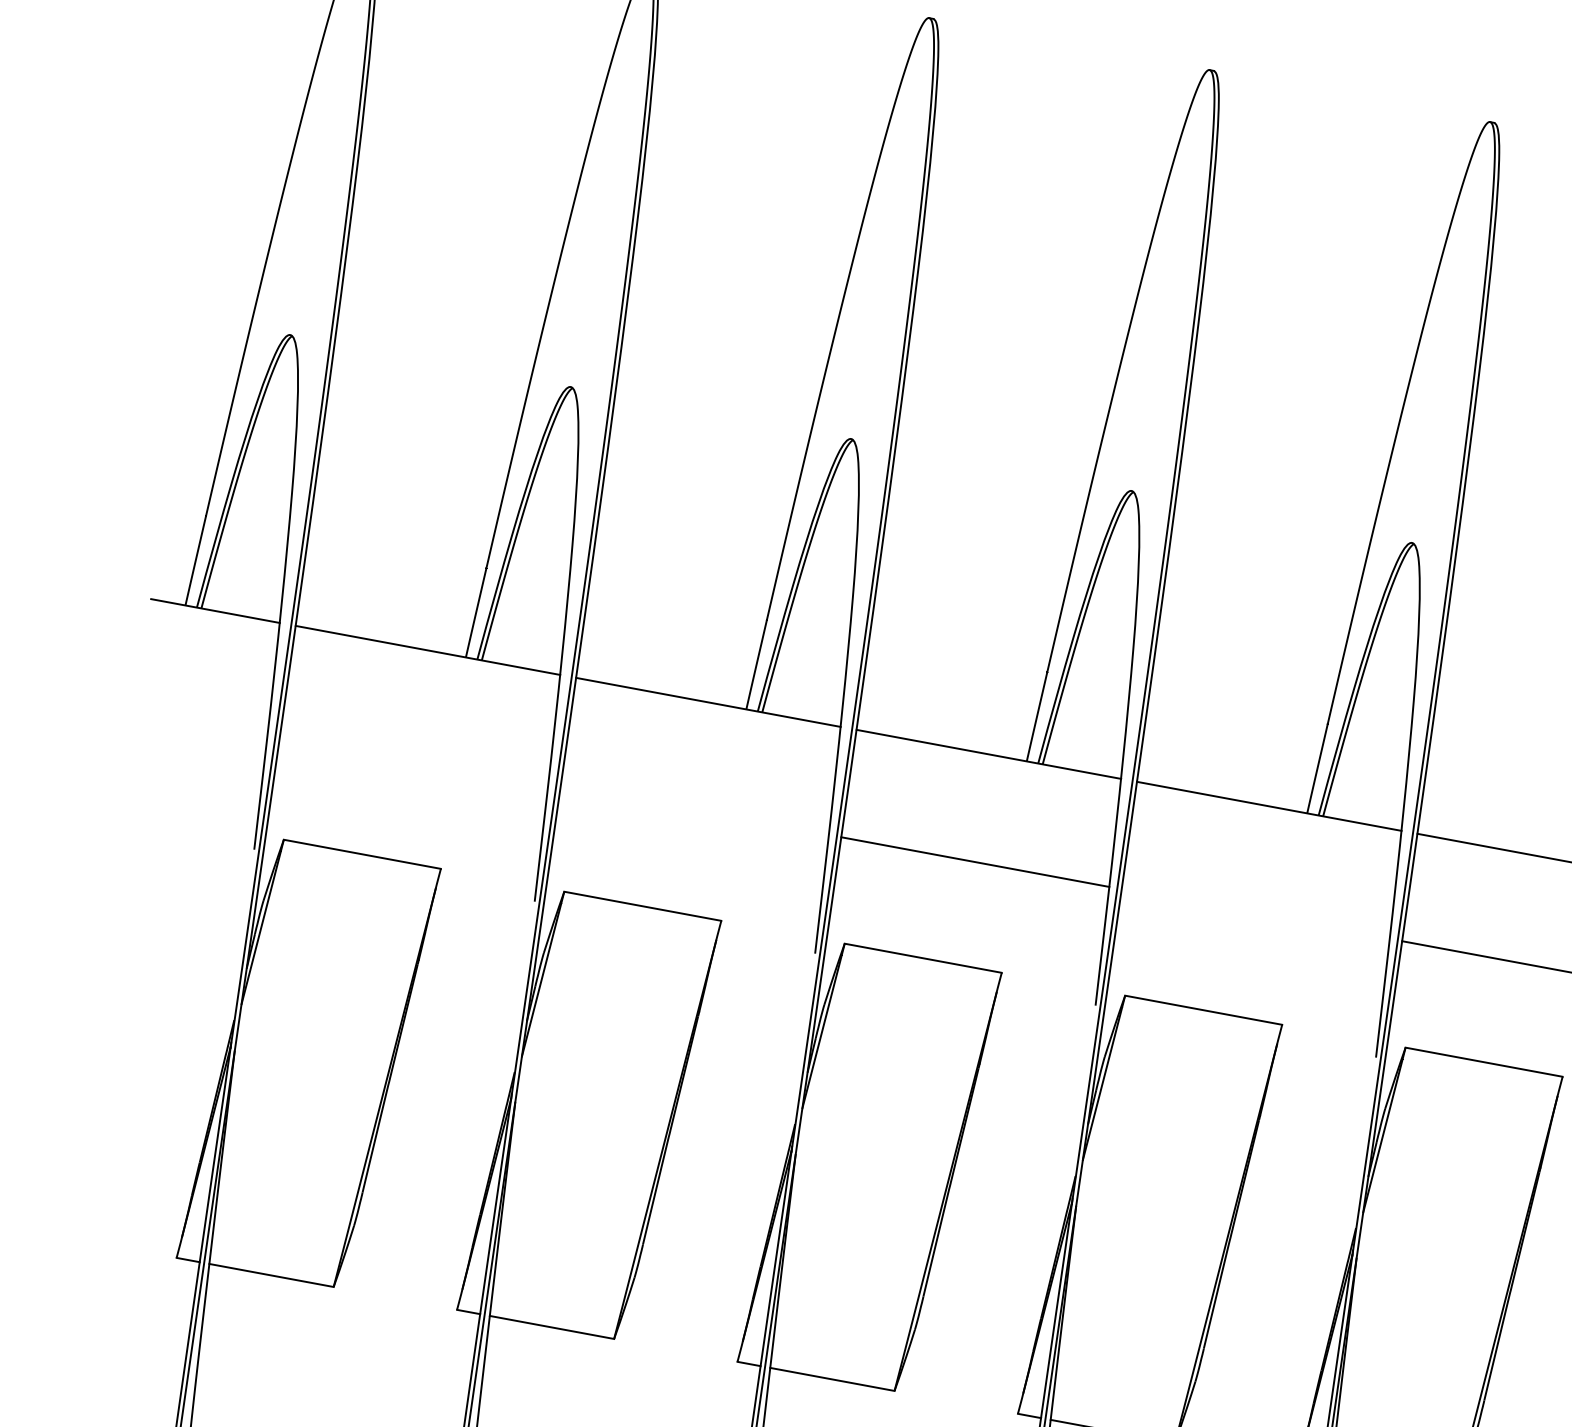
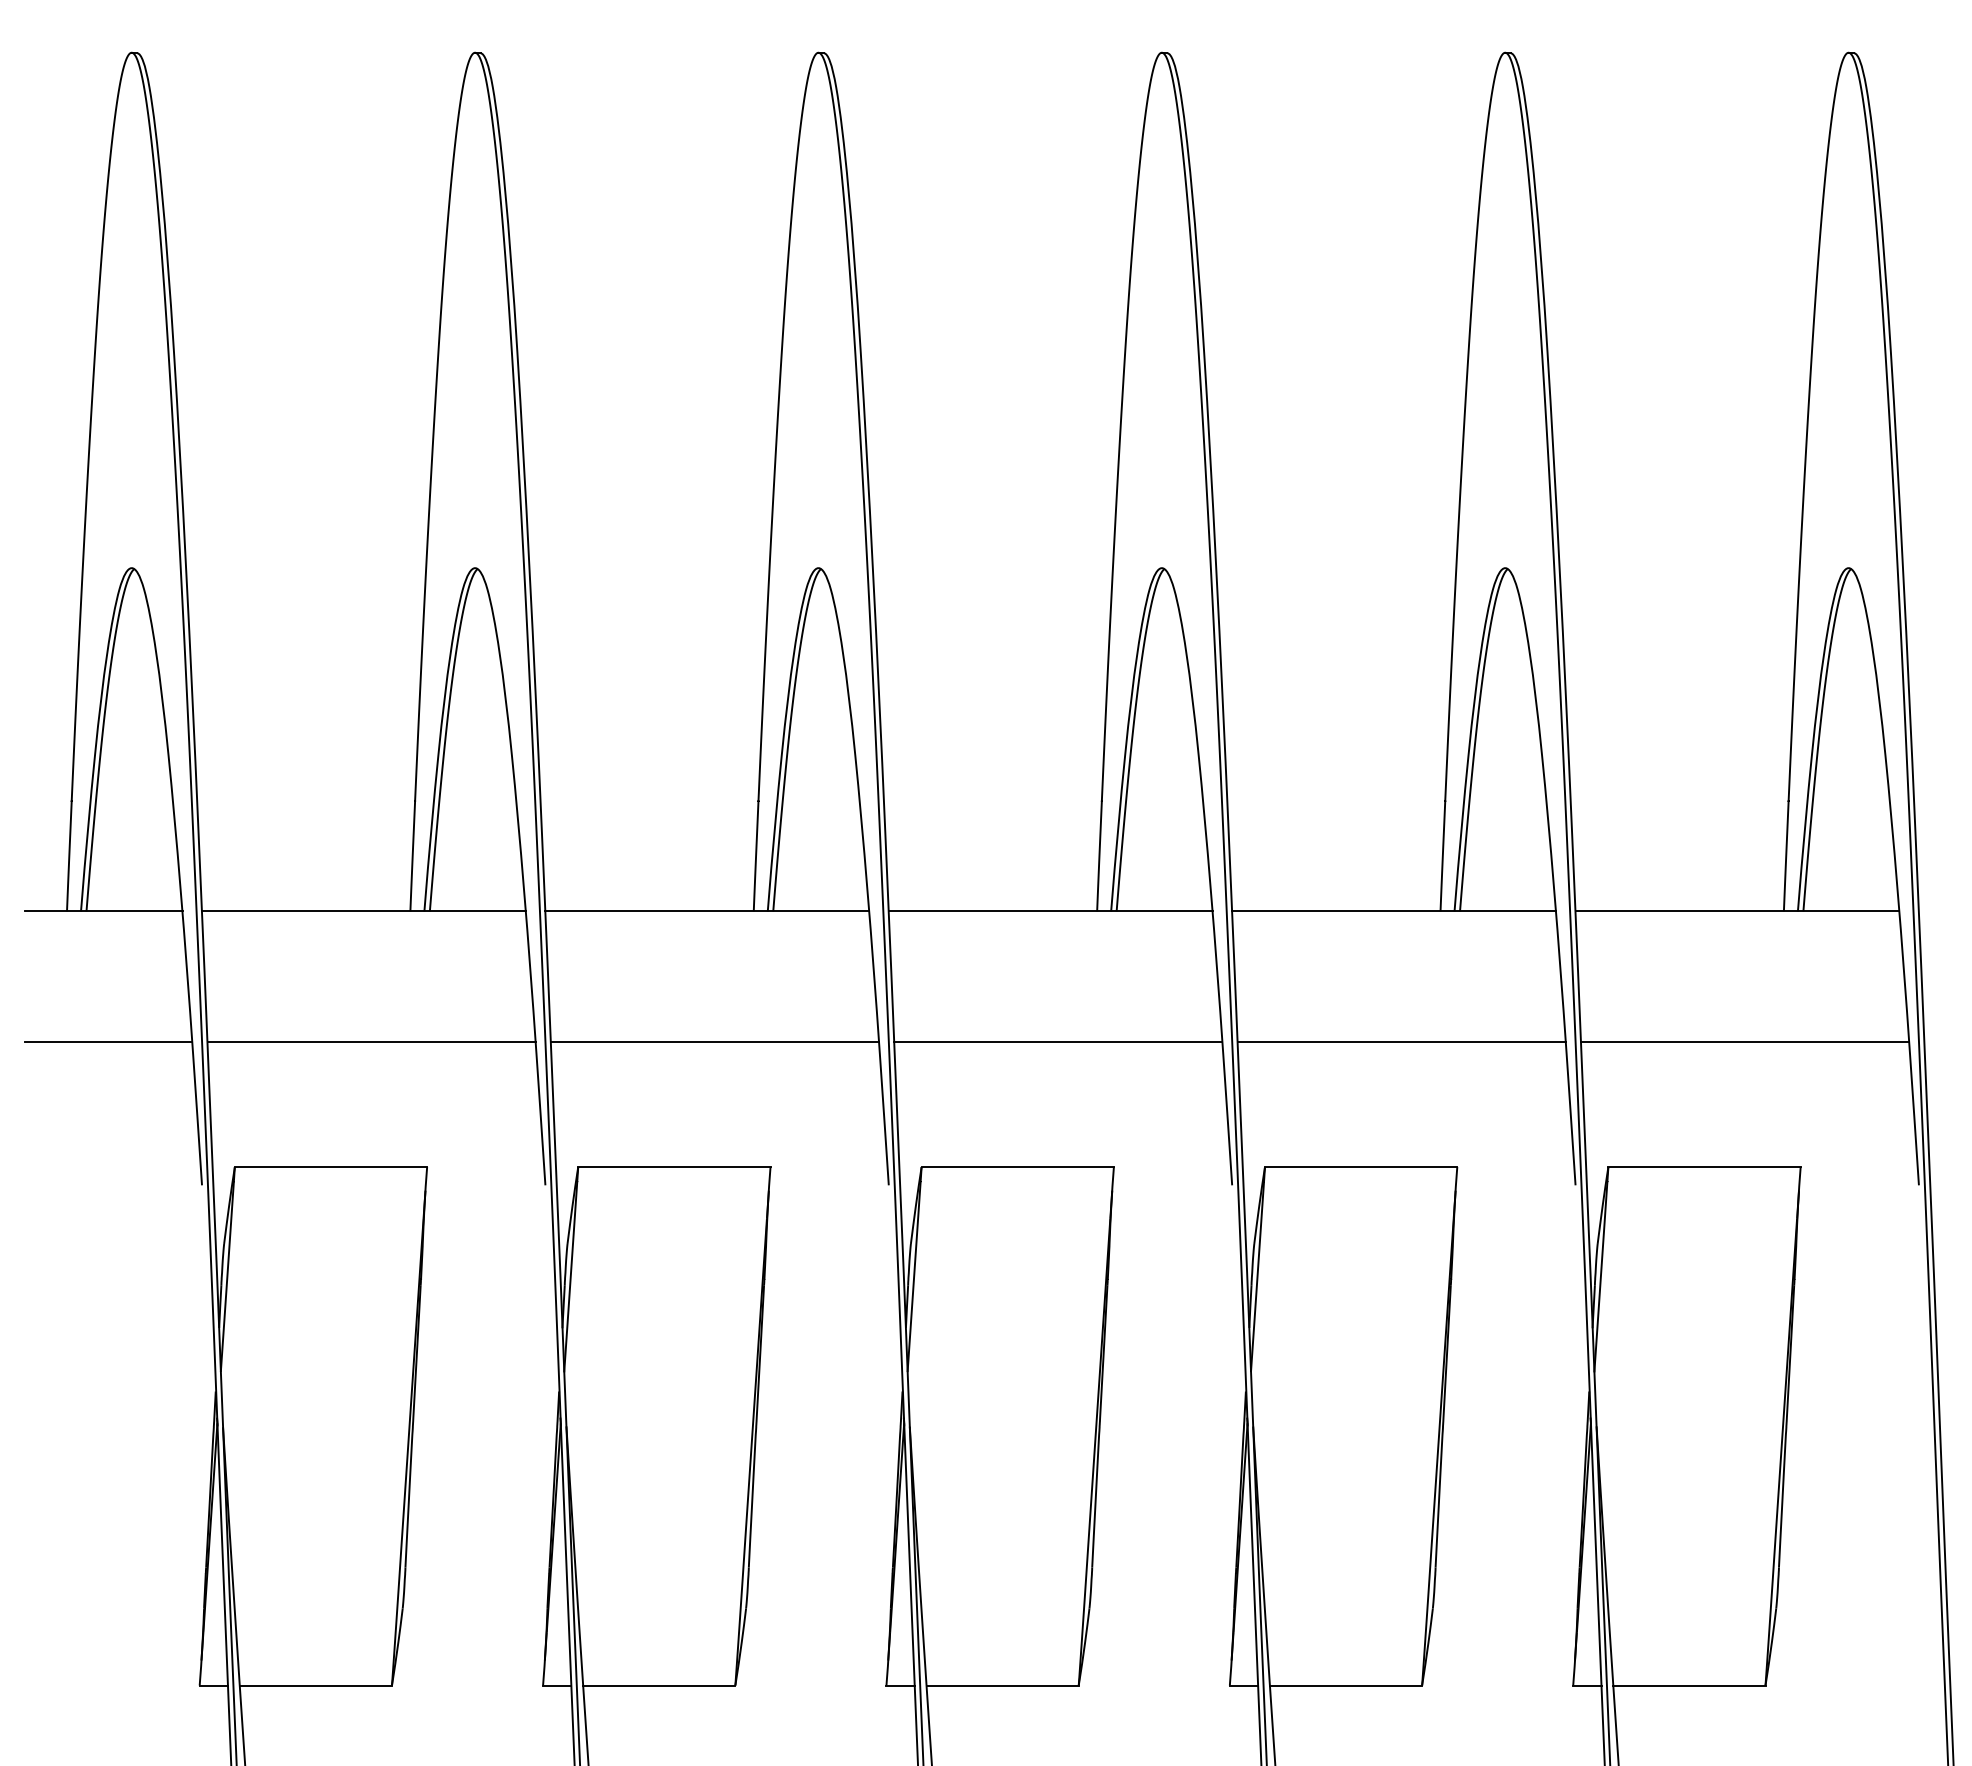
line: (199, 718) -> (108, 1041), added
line: (414, 757) -> (371, 1041), added
line: (694, 809) -> (714, 1041), added
line: (1255, 913) -> (1401, 1041), added

